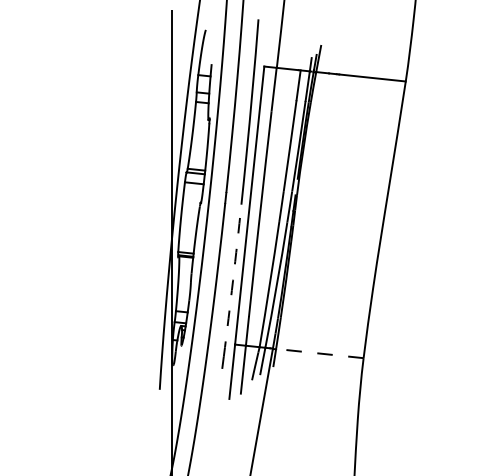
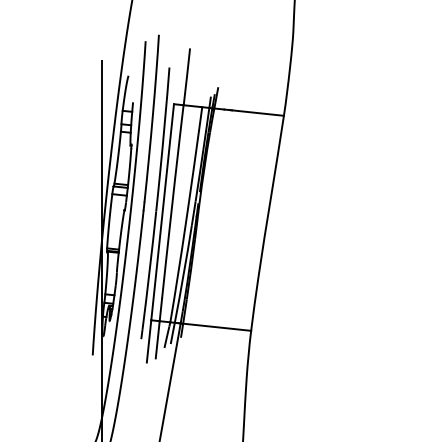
arc: (232, 280) -> (149, 270), dashed -> solid
line: (319, 353) -> (216, 327), dashed -> solid

